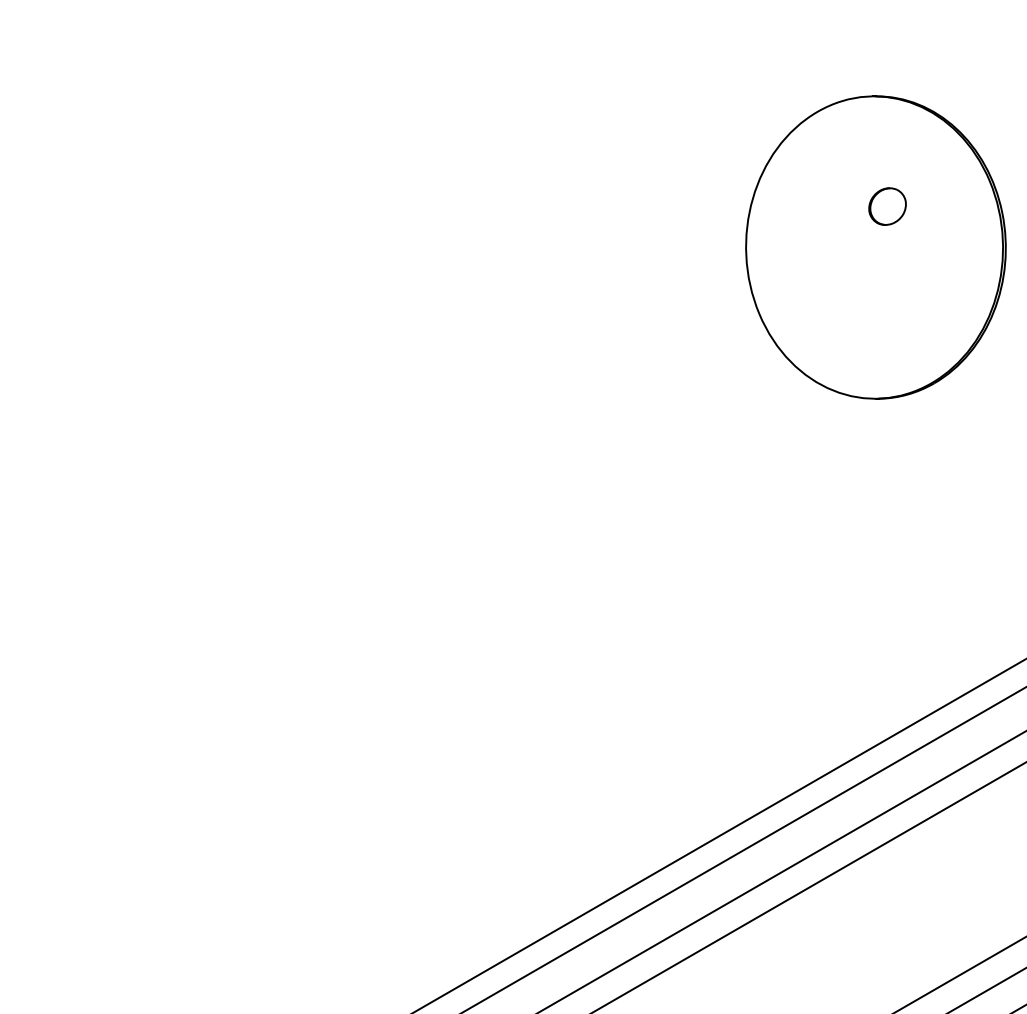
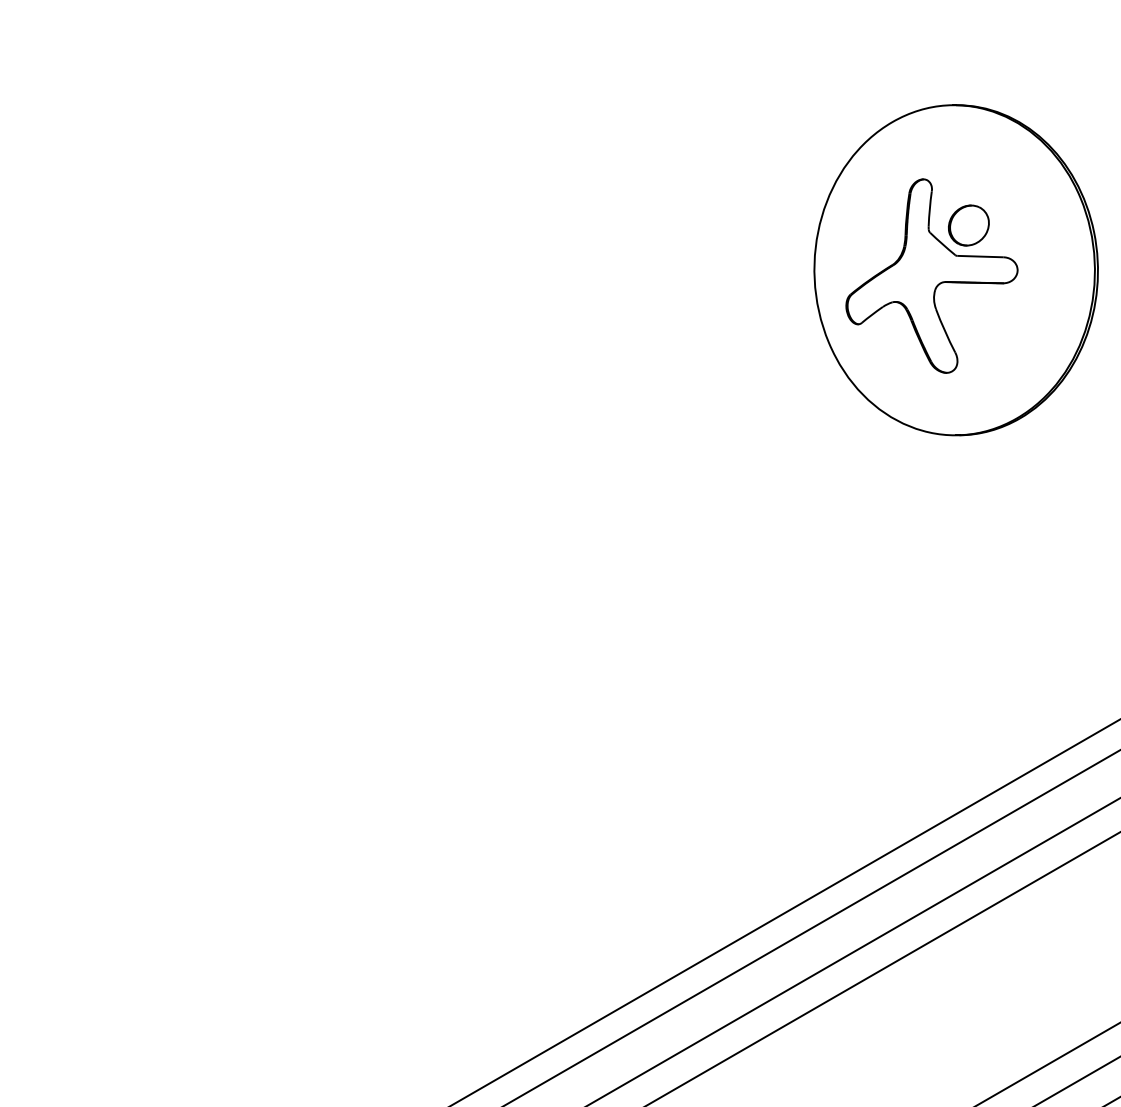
part: (853, 252) -> (931, 275), added

